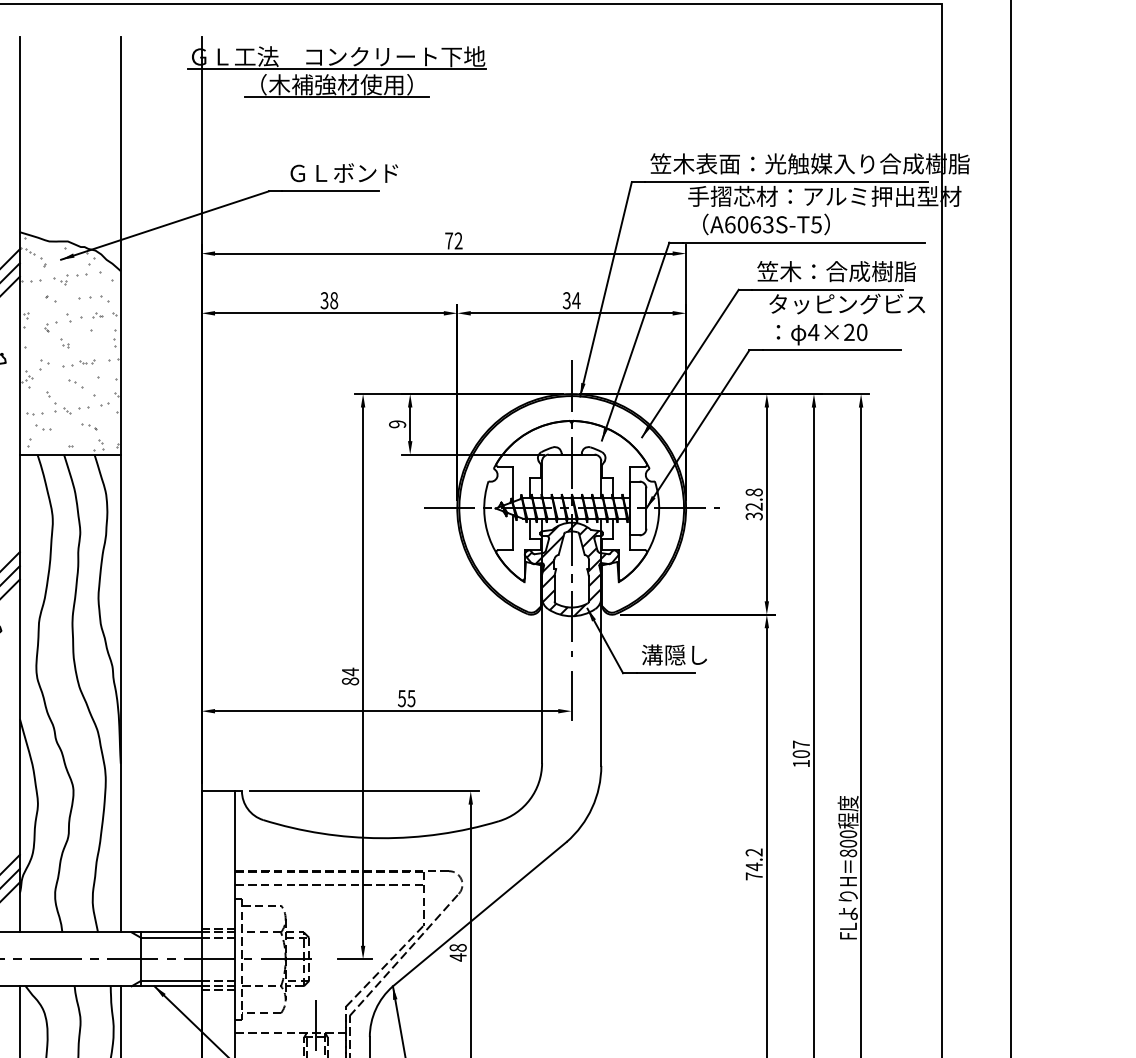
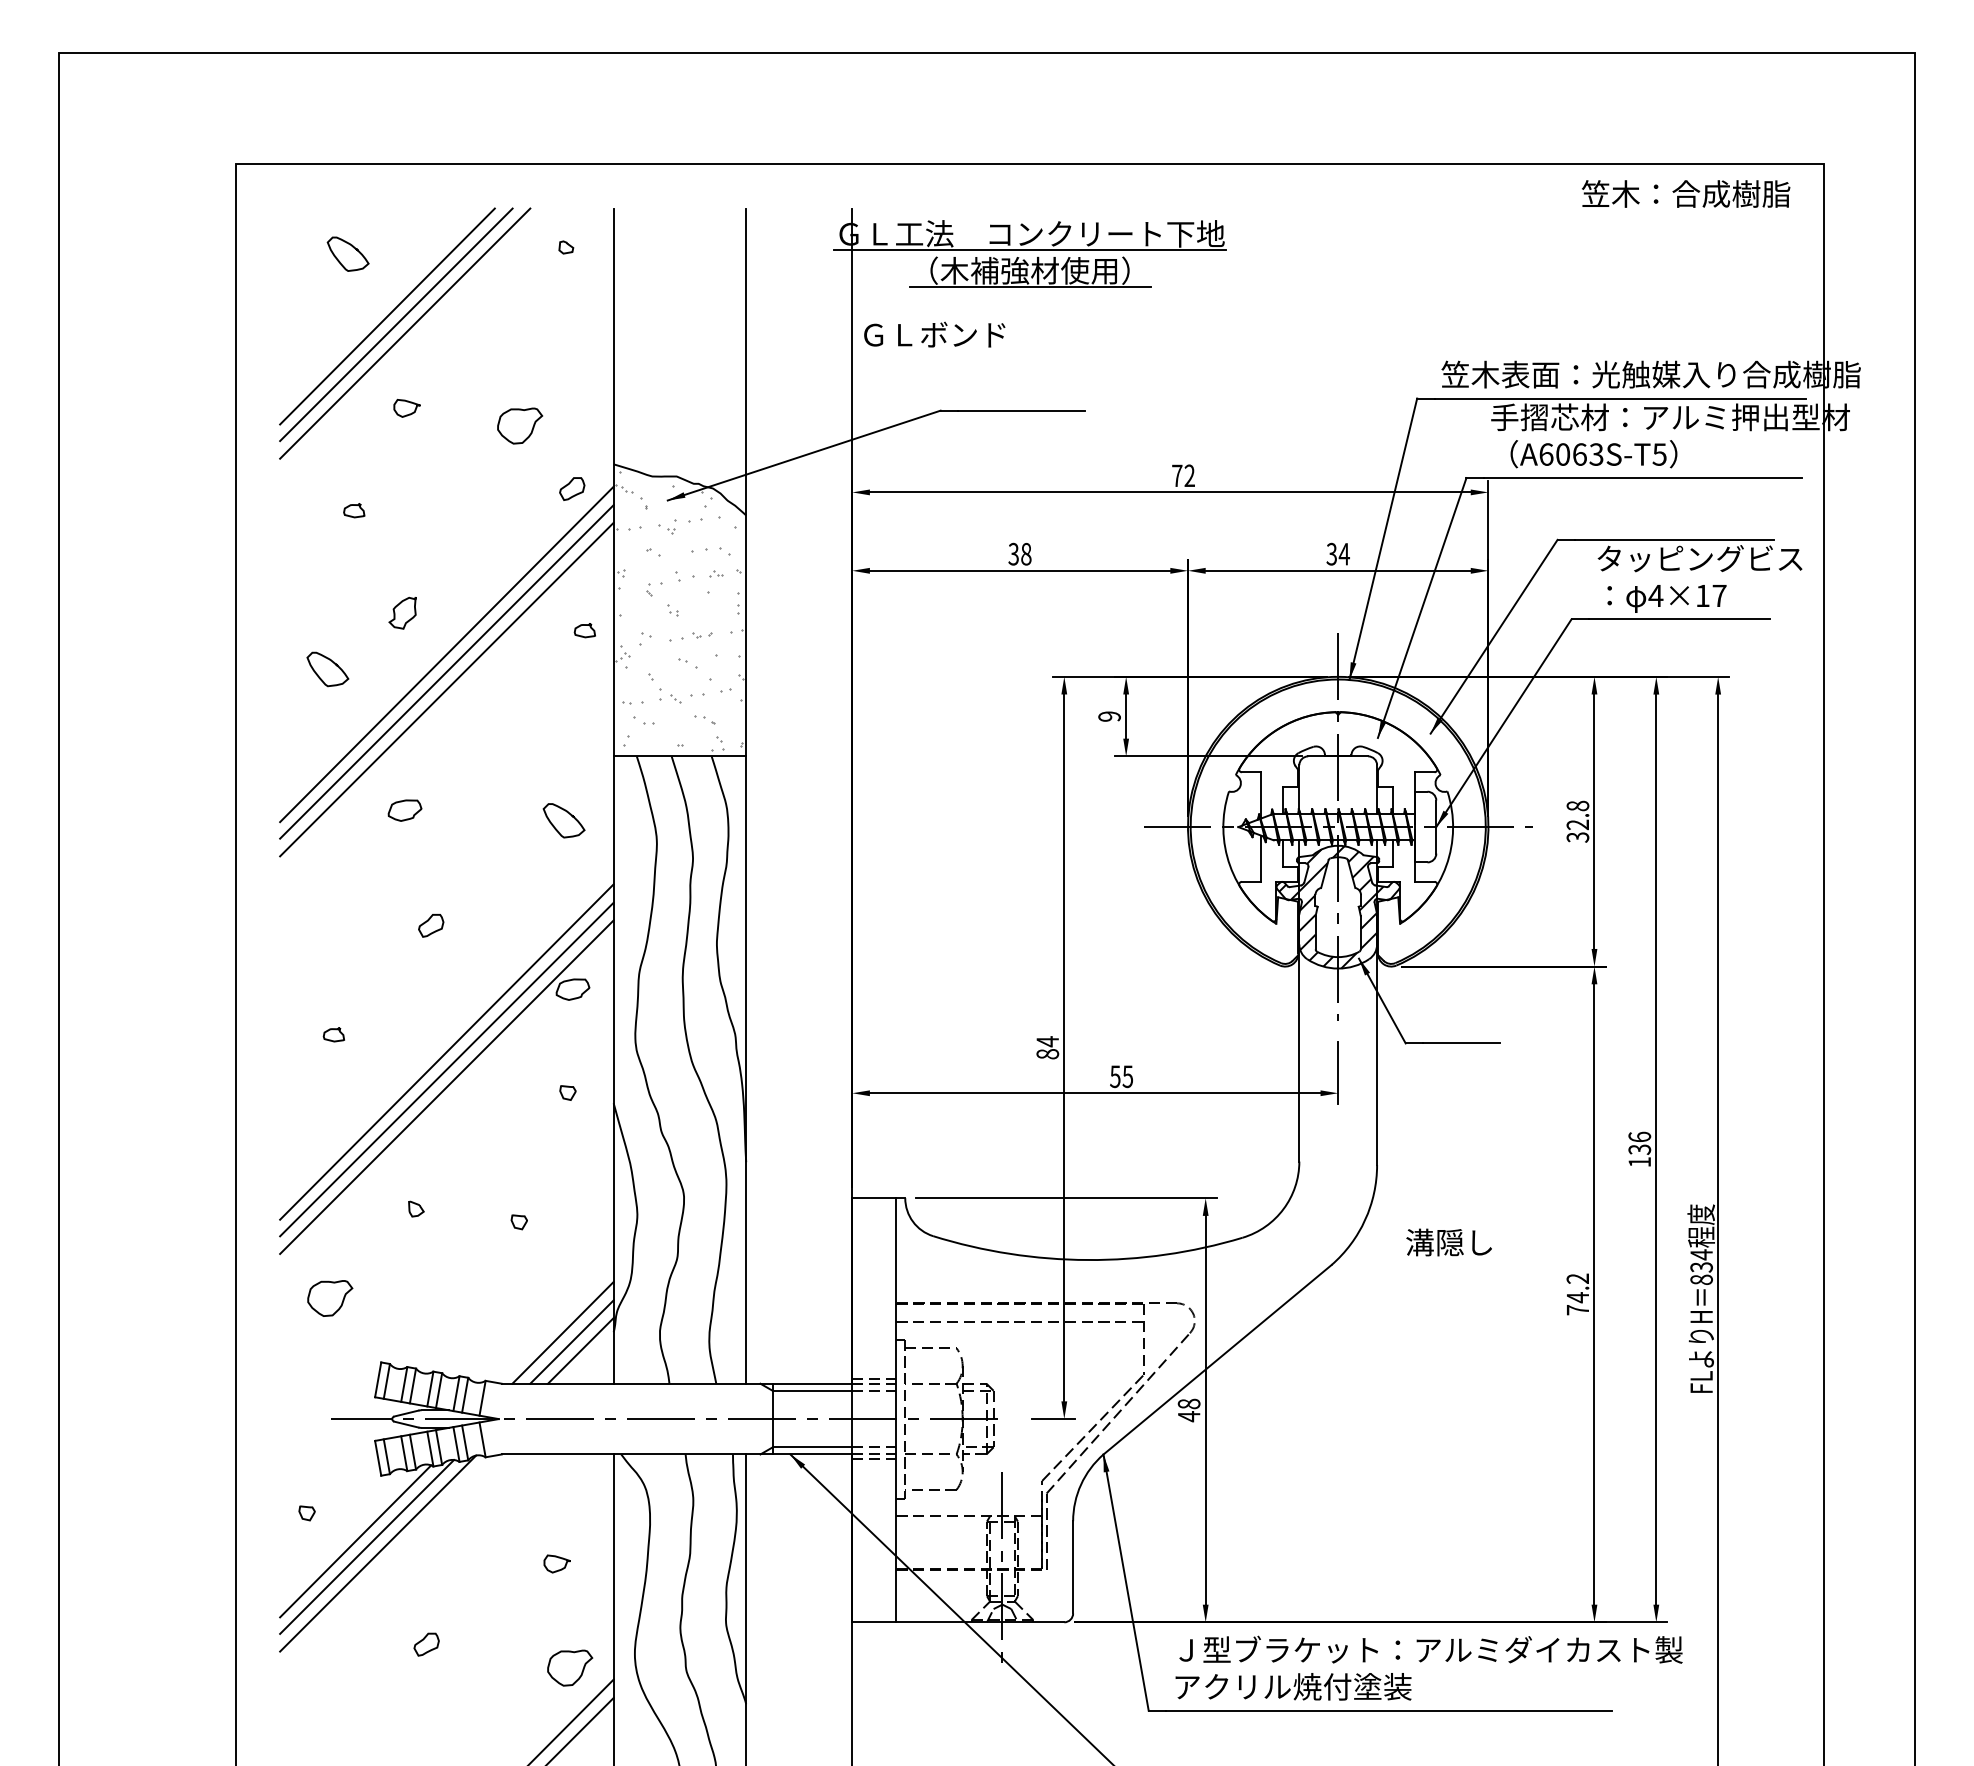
text: (344, 172) -> (934, 334), moved
text: (836, 271) -> (1686, 193), moved
text: (855, 332) -> (1711, 595), 4×20 -> 4×17
text: (673, 655) -> (1448, 1242), moved
text: (801, 748) -> (1639, 1142), 107 -> 136
text: (848, 838) -> (1701, 1260), 800 -> 834

